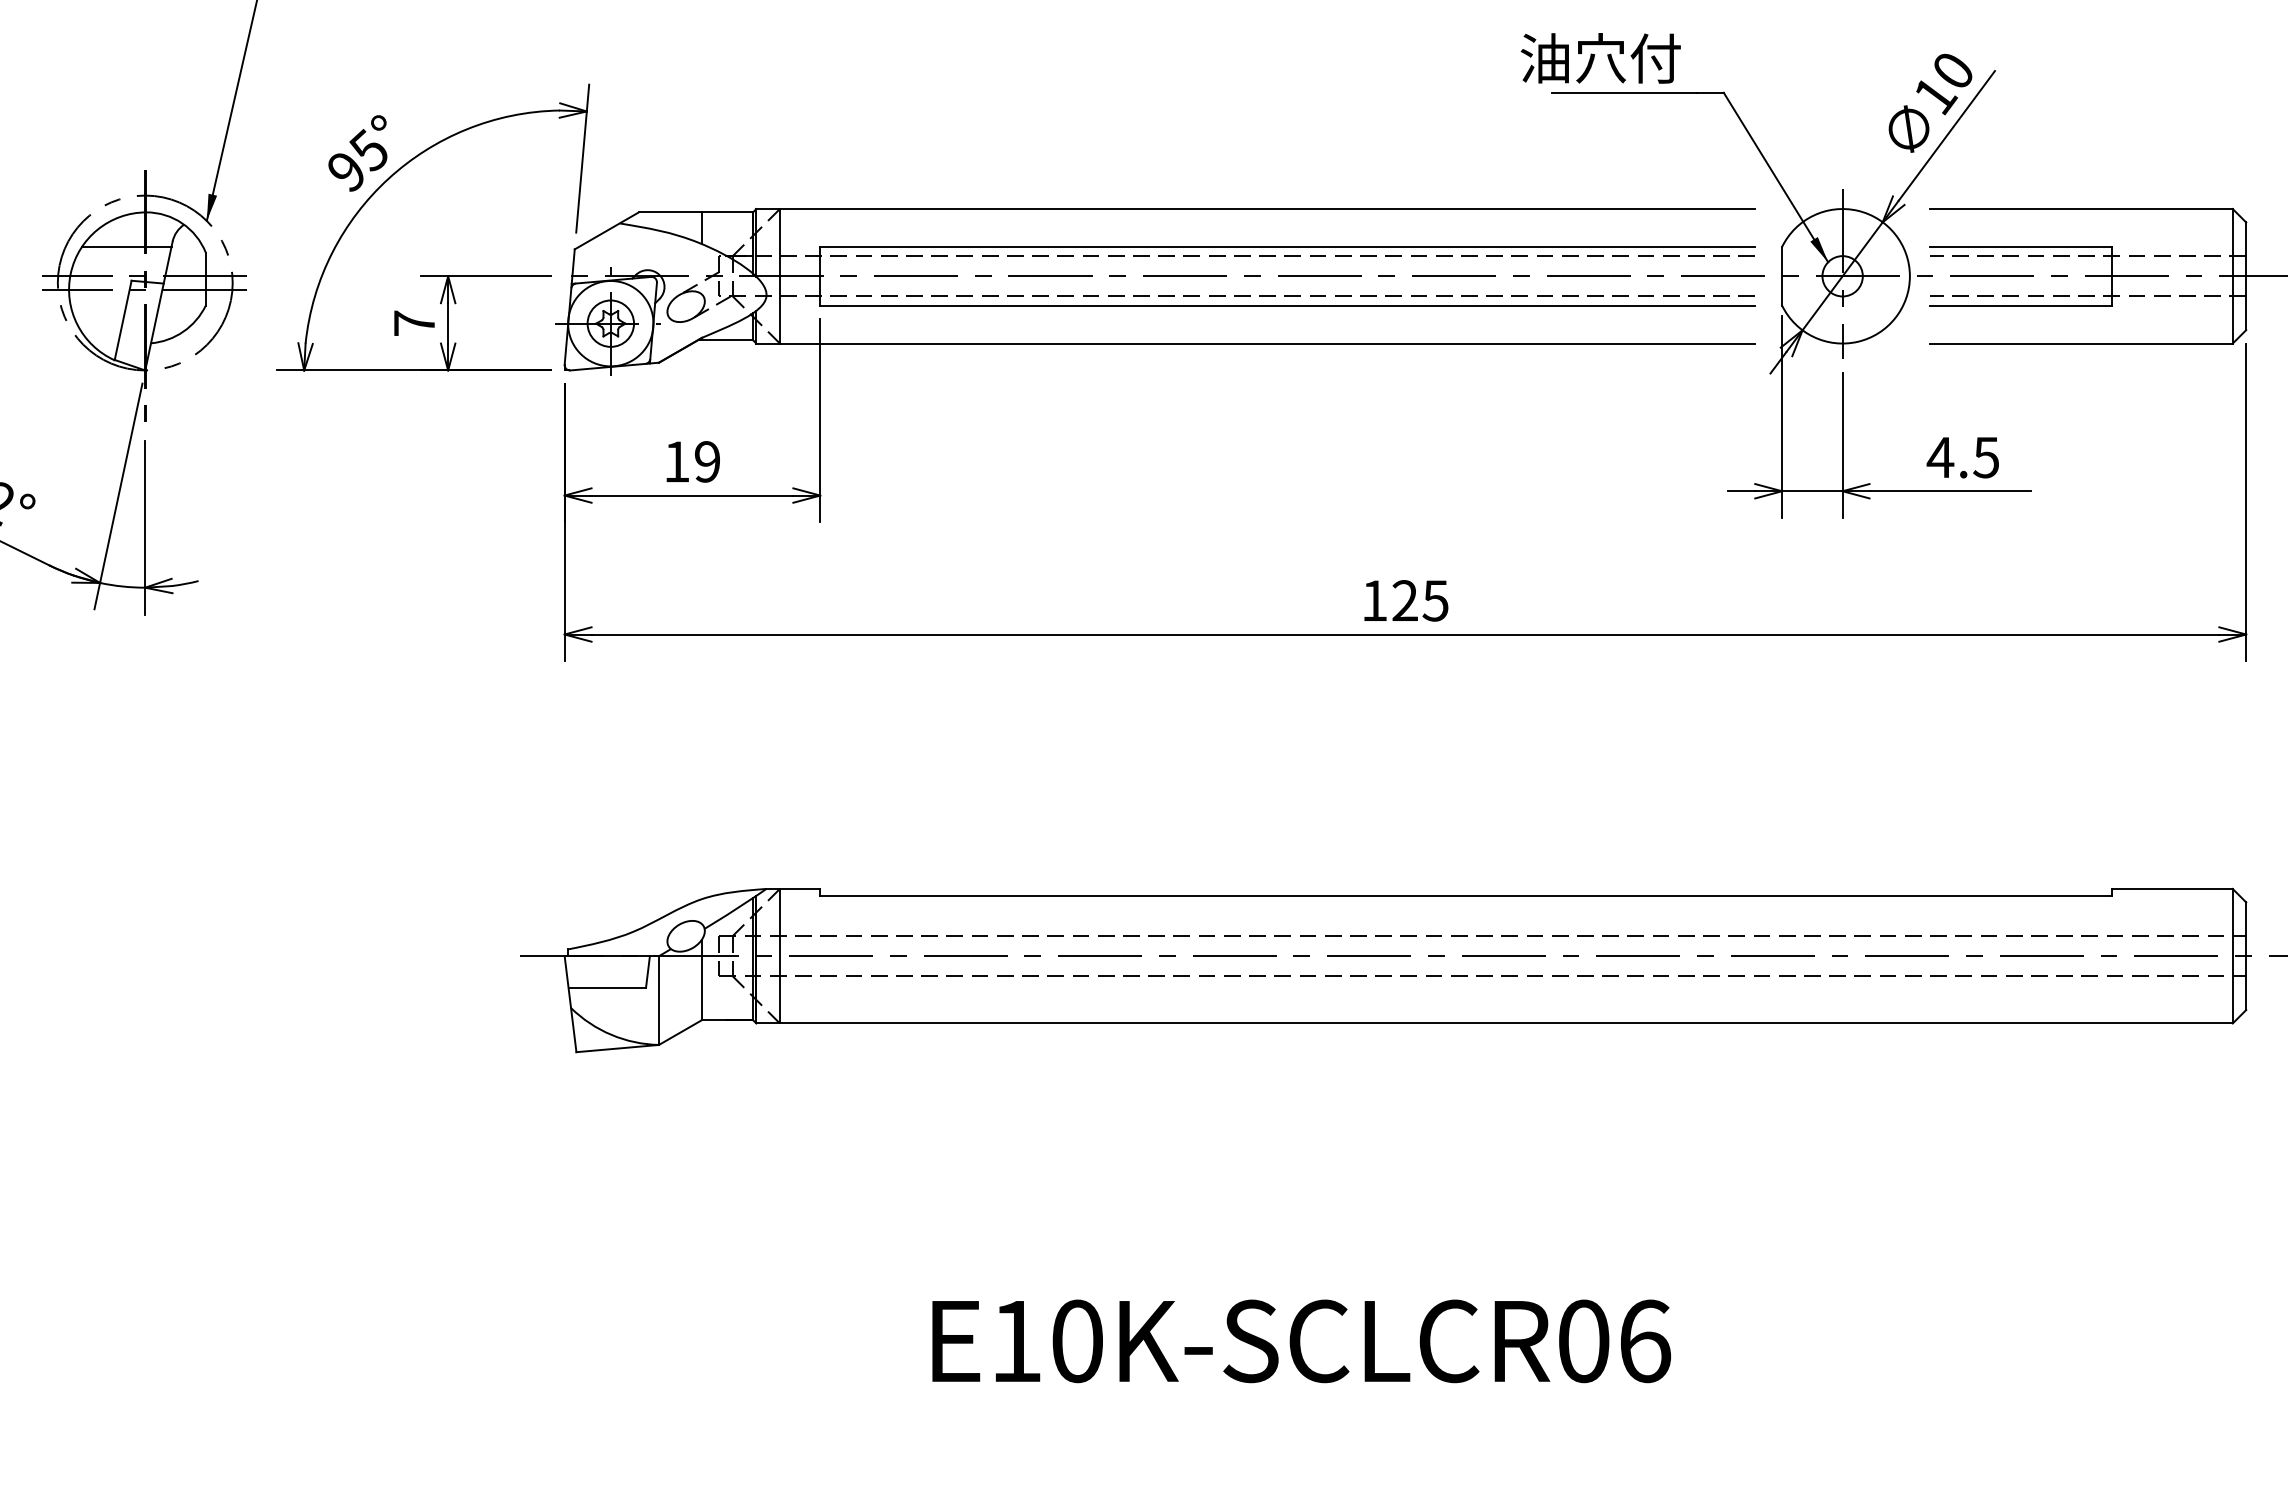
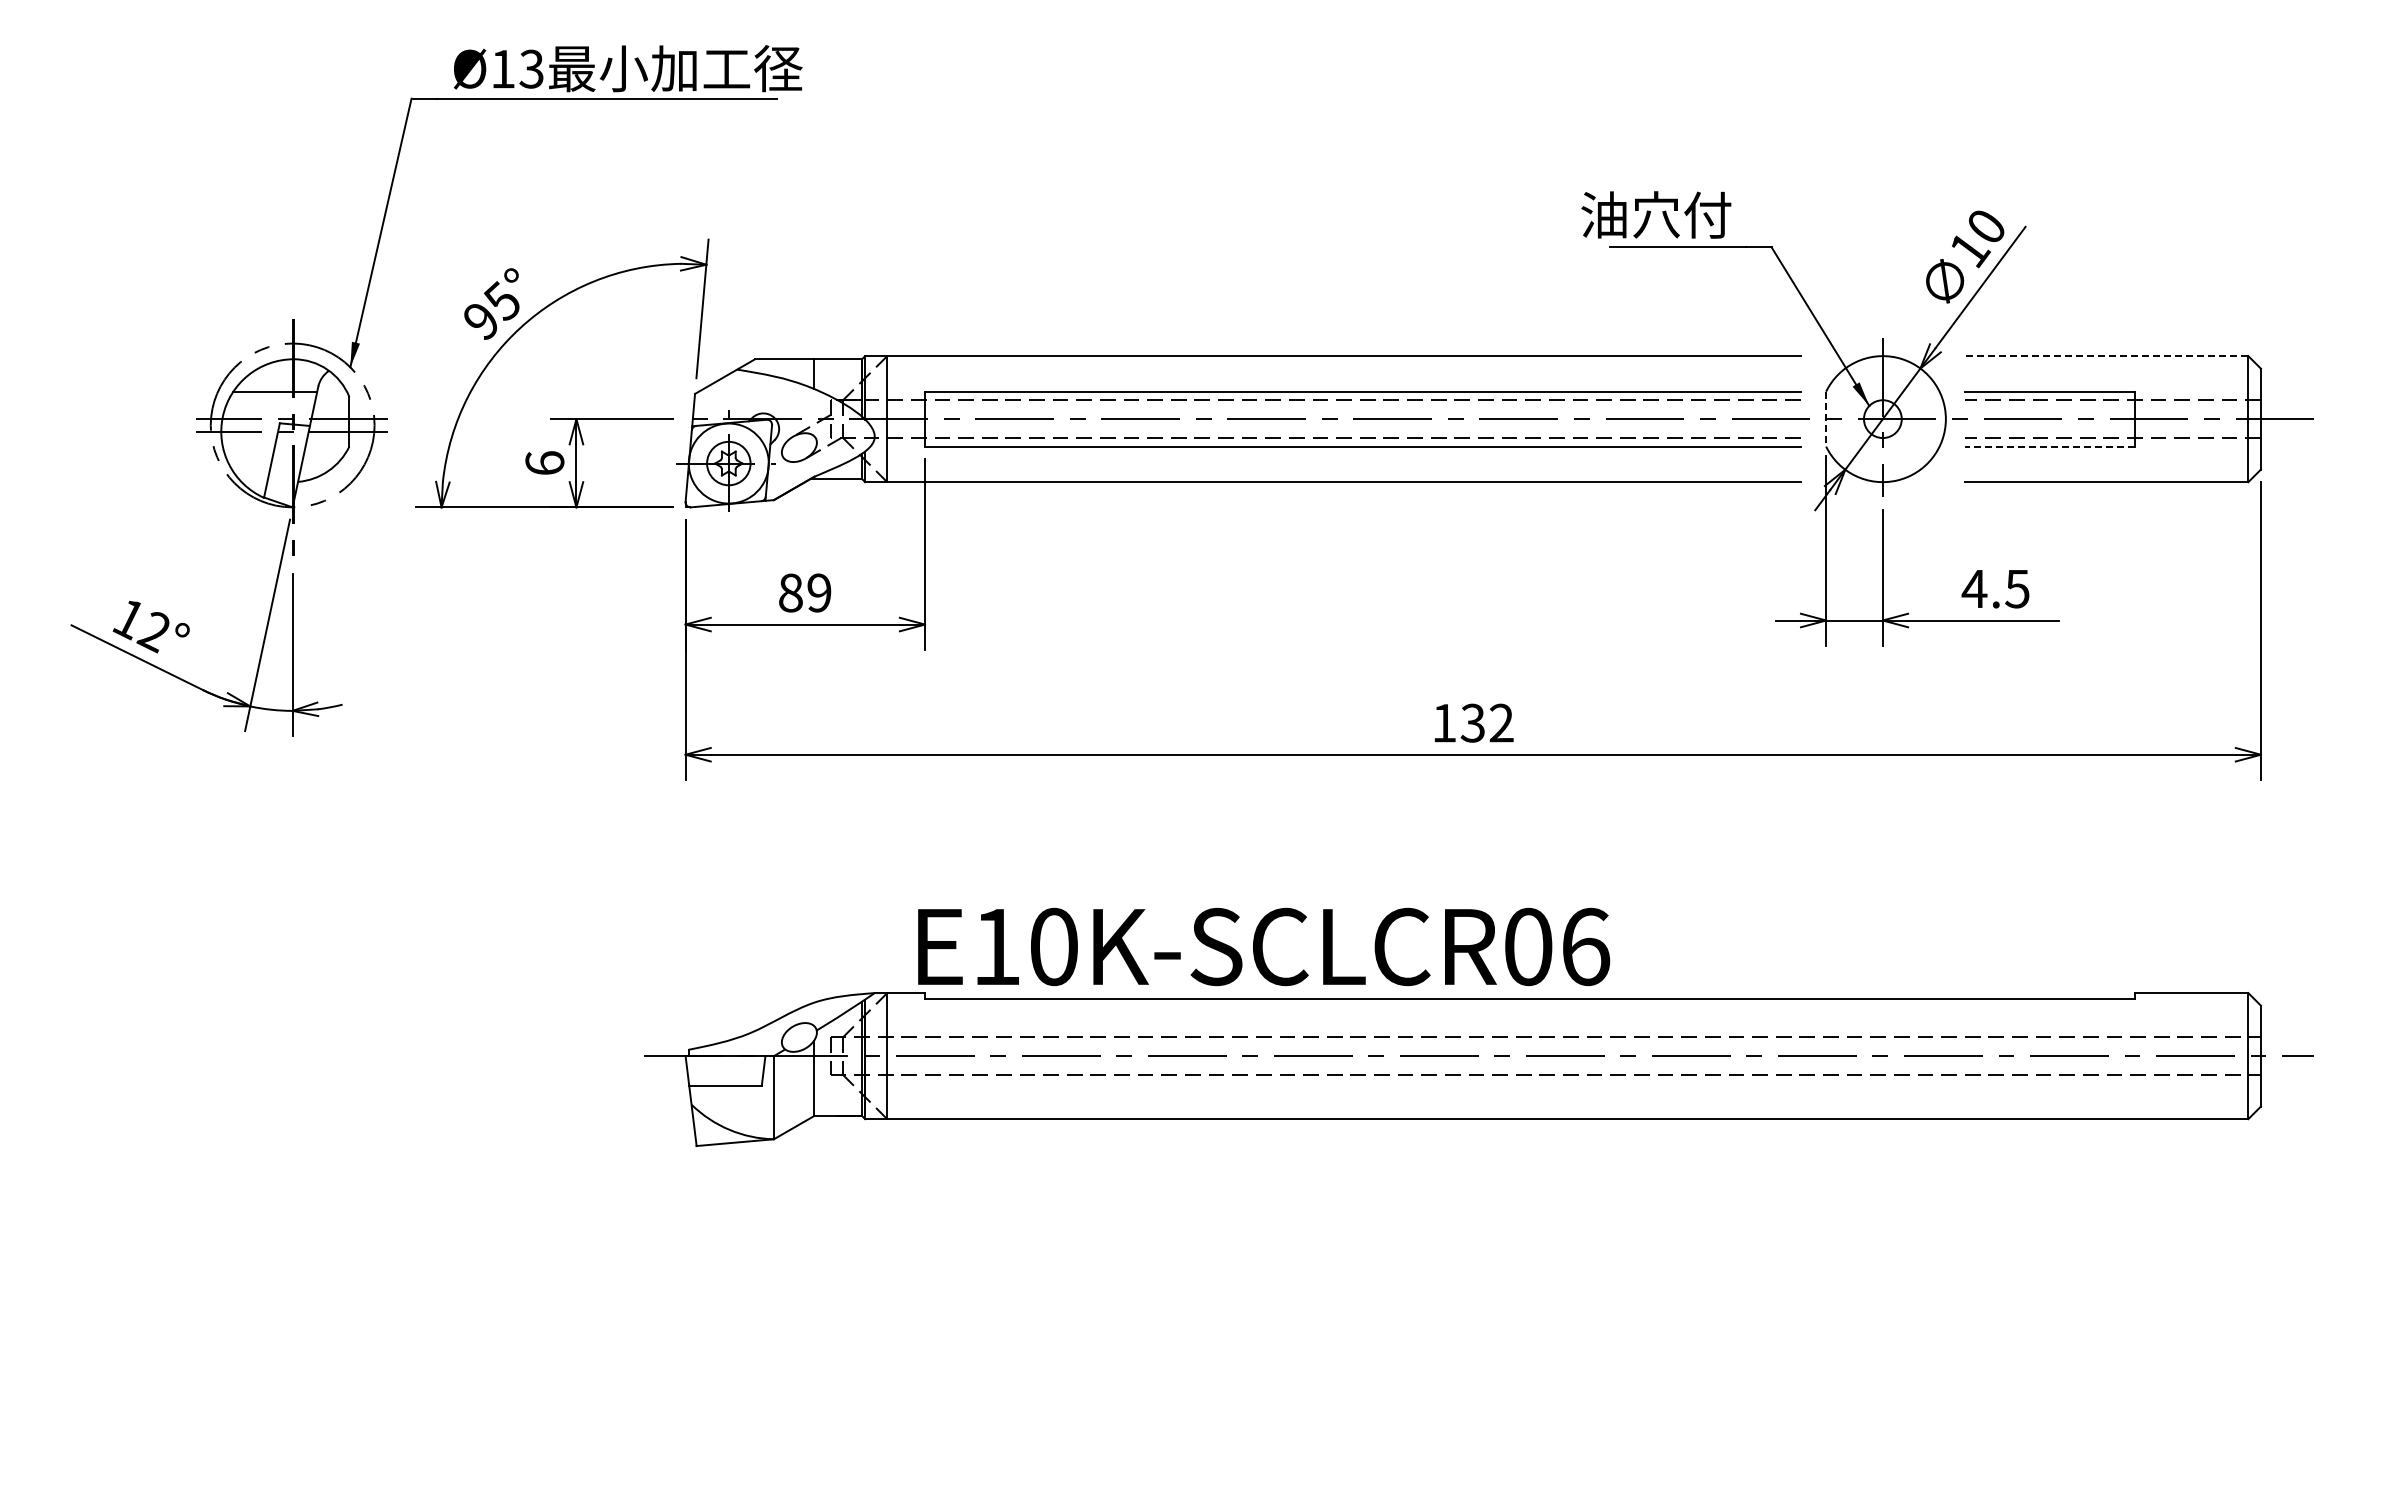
line: (2081, 209) -> (2106, 356), solid -> dashed
line: (1782, 276) -> (1826, 419), solid -> dashed
line: (2020, 305) -> (2049, 446), solid -> dashed
text: (414, 322) -> (544, 462), 7 -> 6
text: (676, 461) -> (790, 592), 19 -> 89
text: (1419, 600) -> (1486, 722), 125 -> 132
text: (1302, 1340) -> (1264, 946), moved

